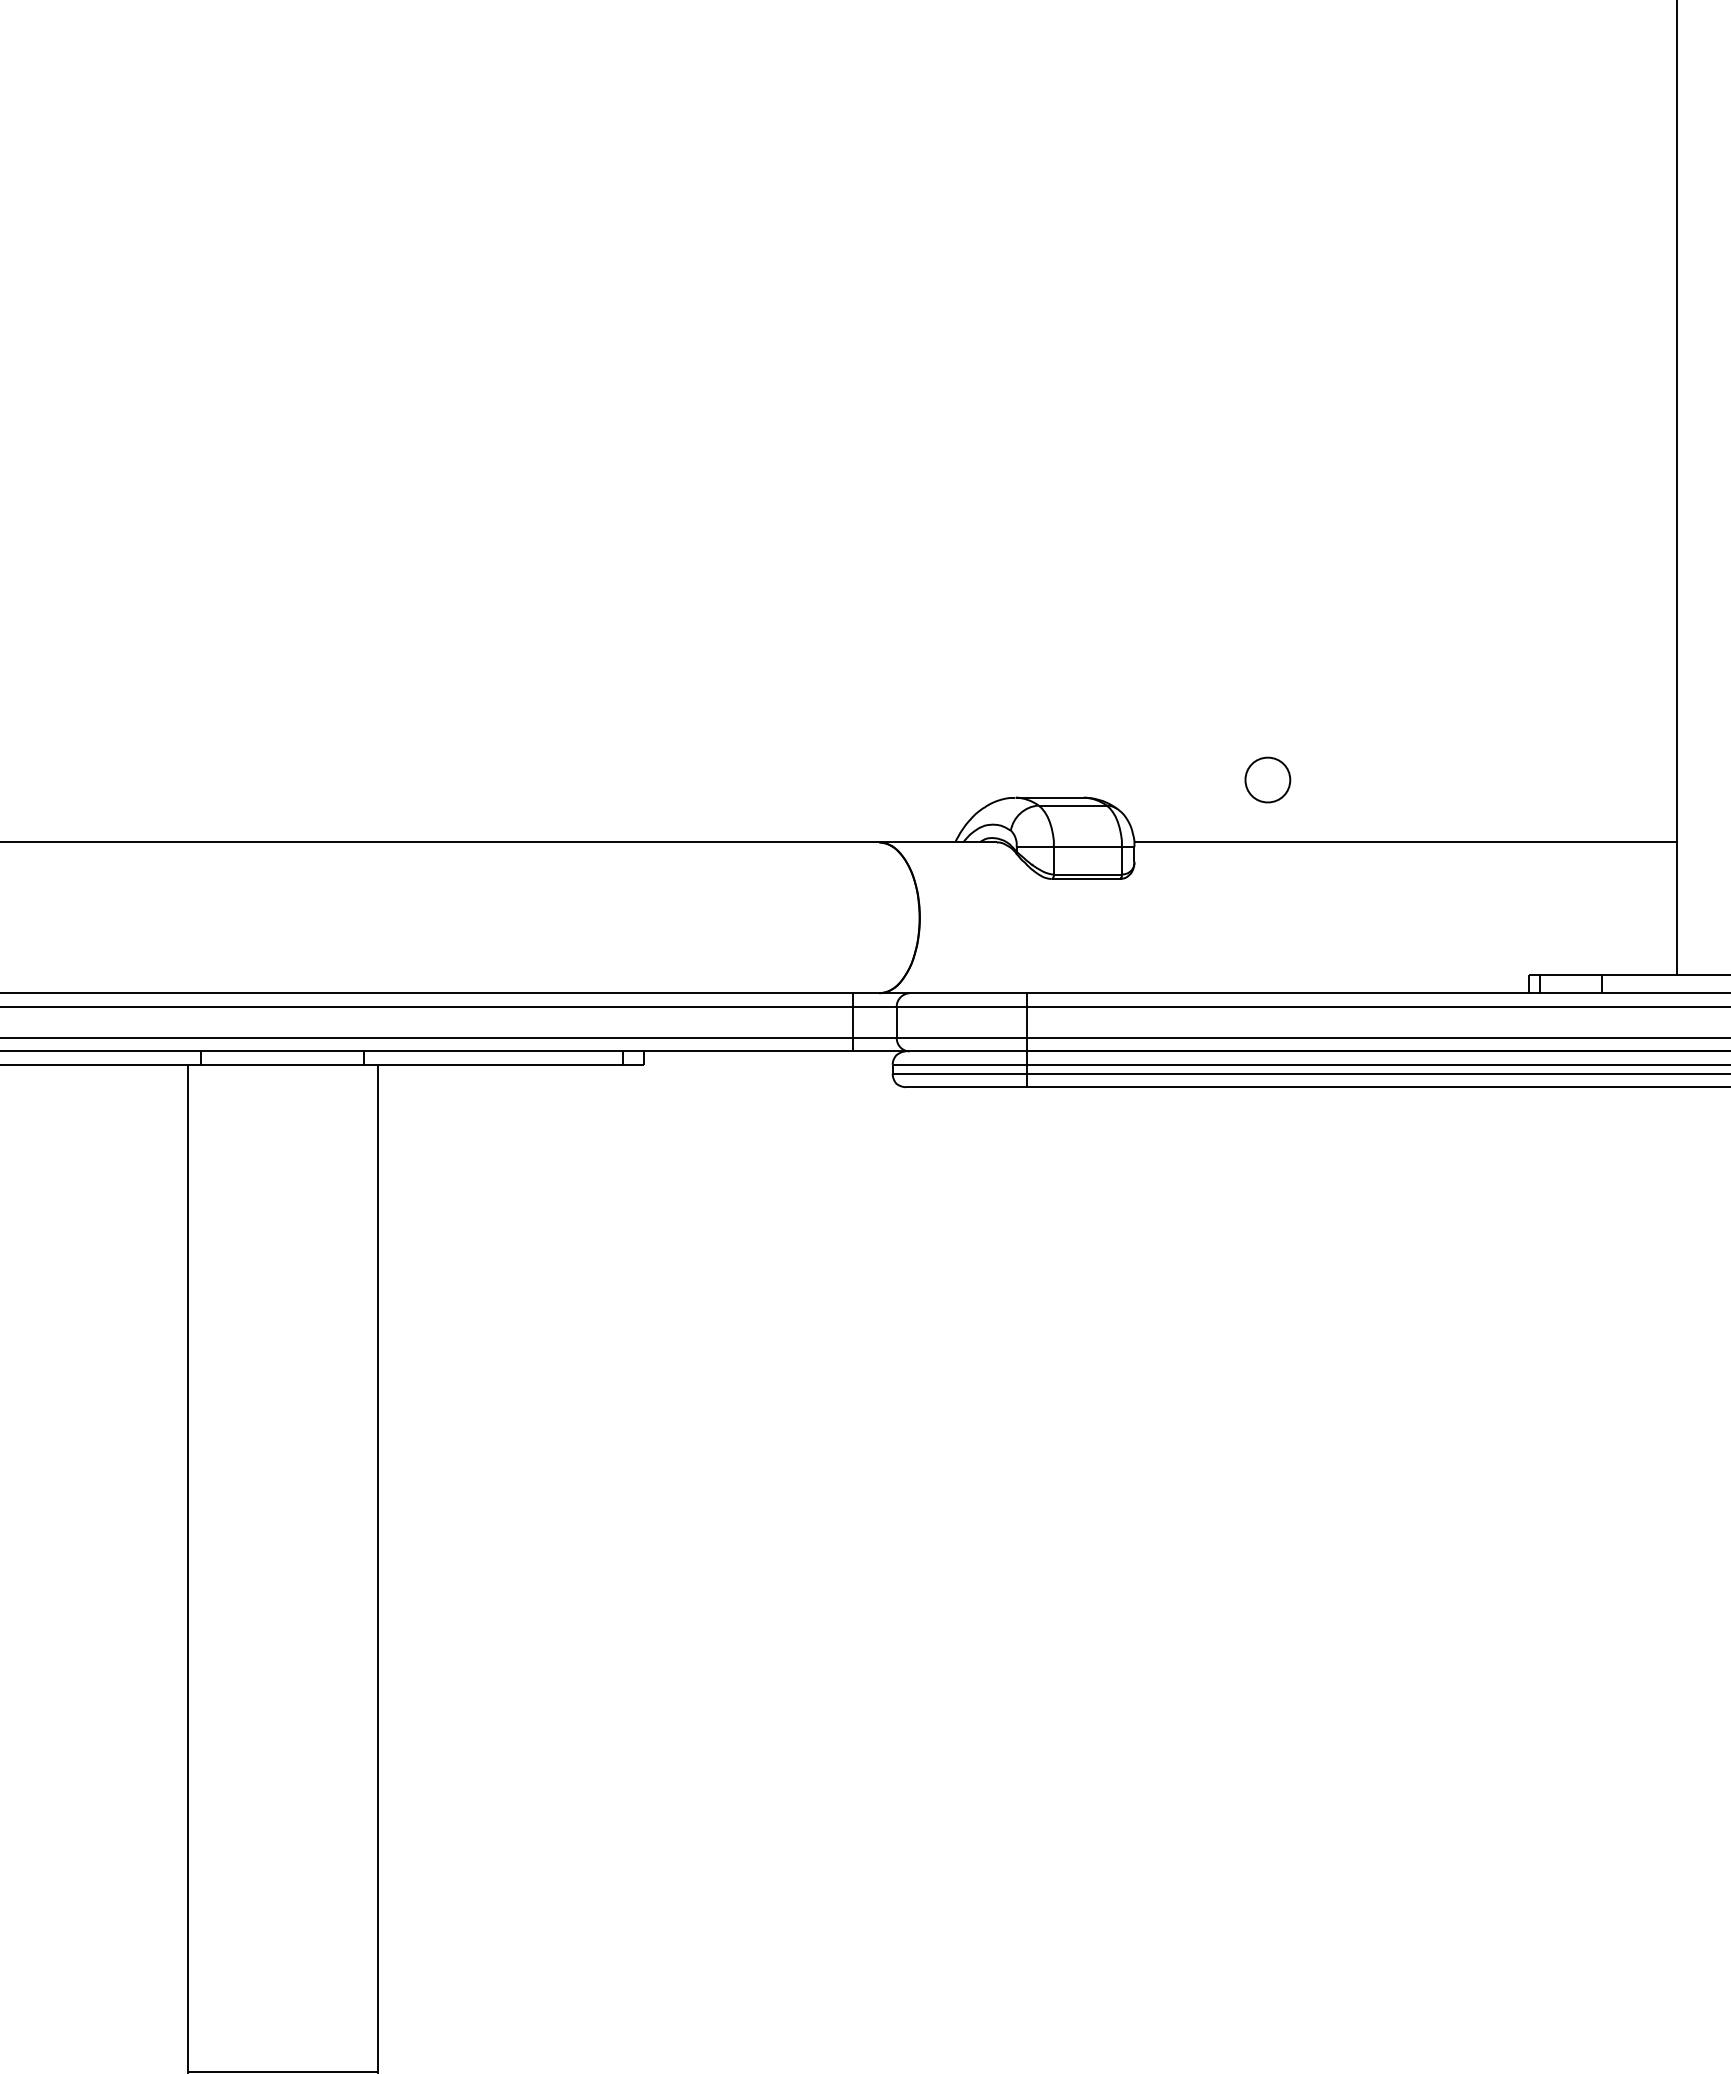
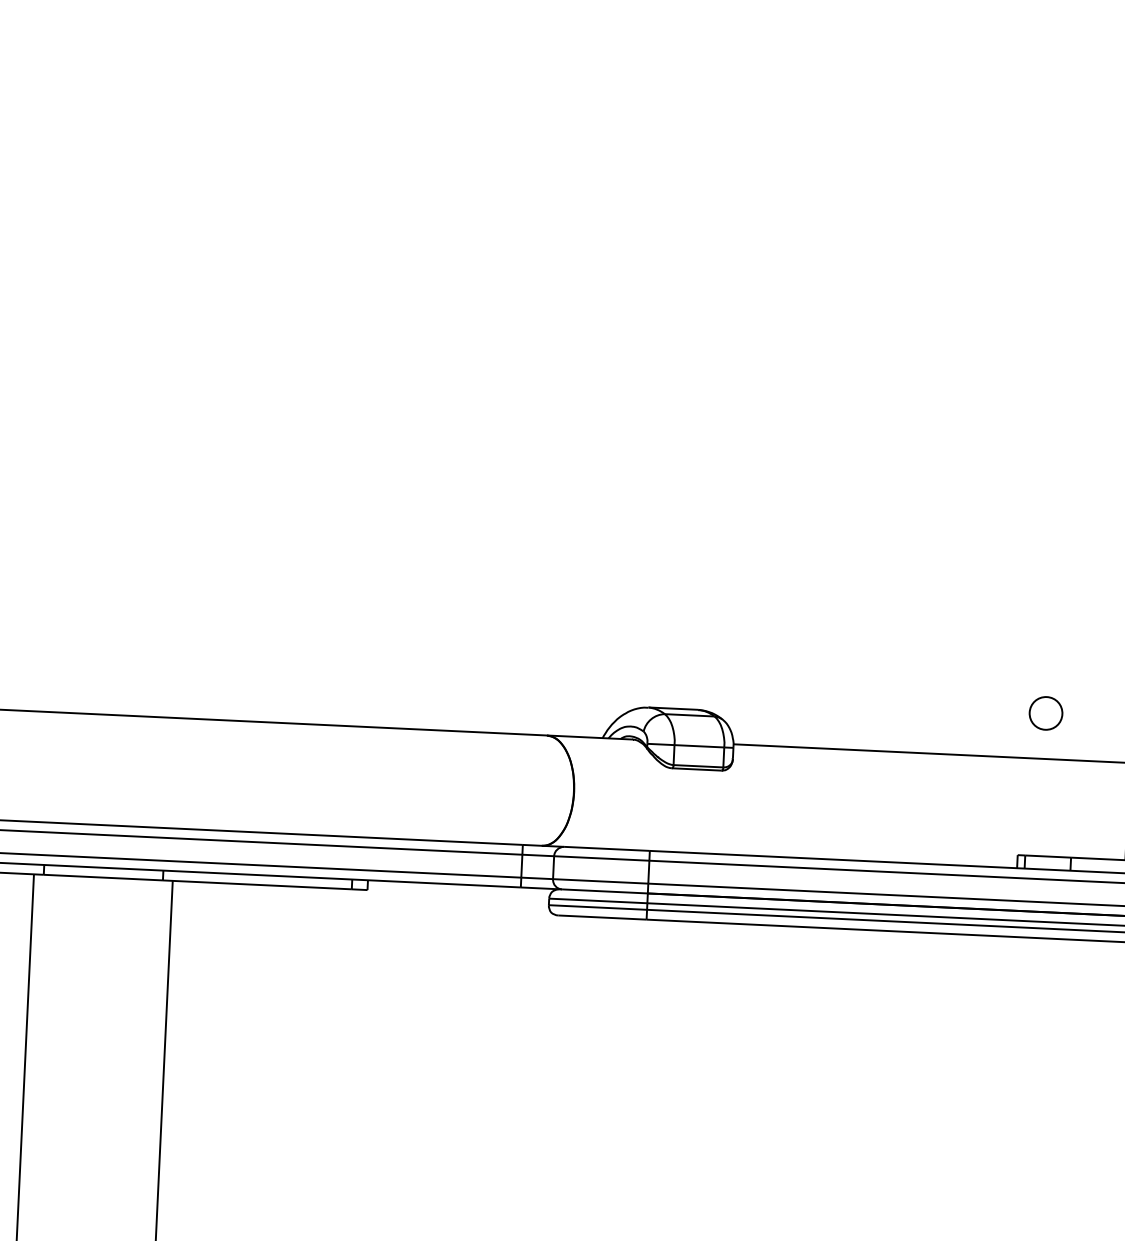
part: (1267, 779) -> (1045, 713), moved

